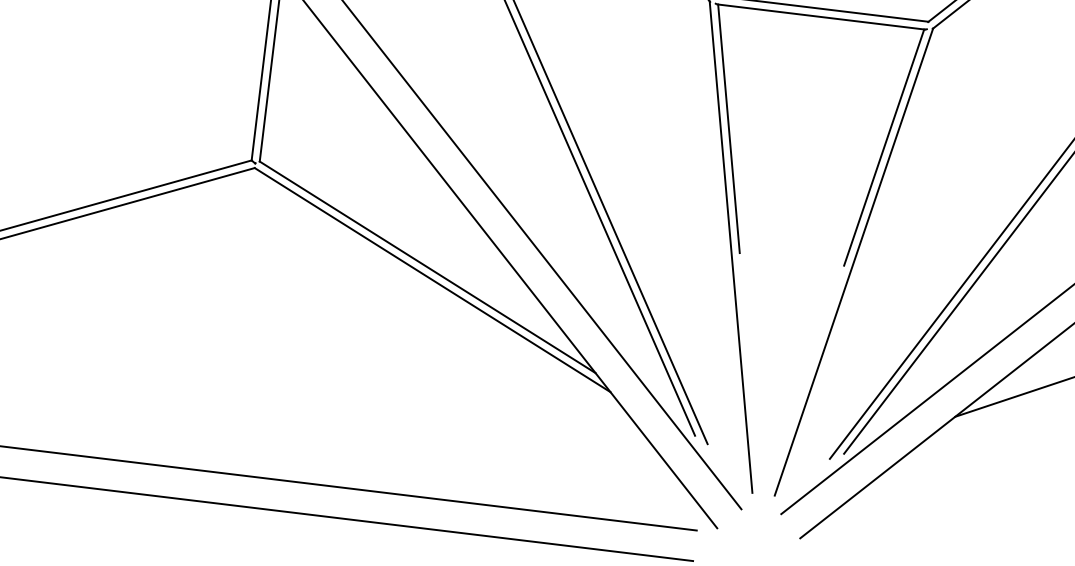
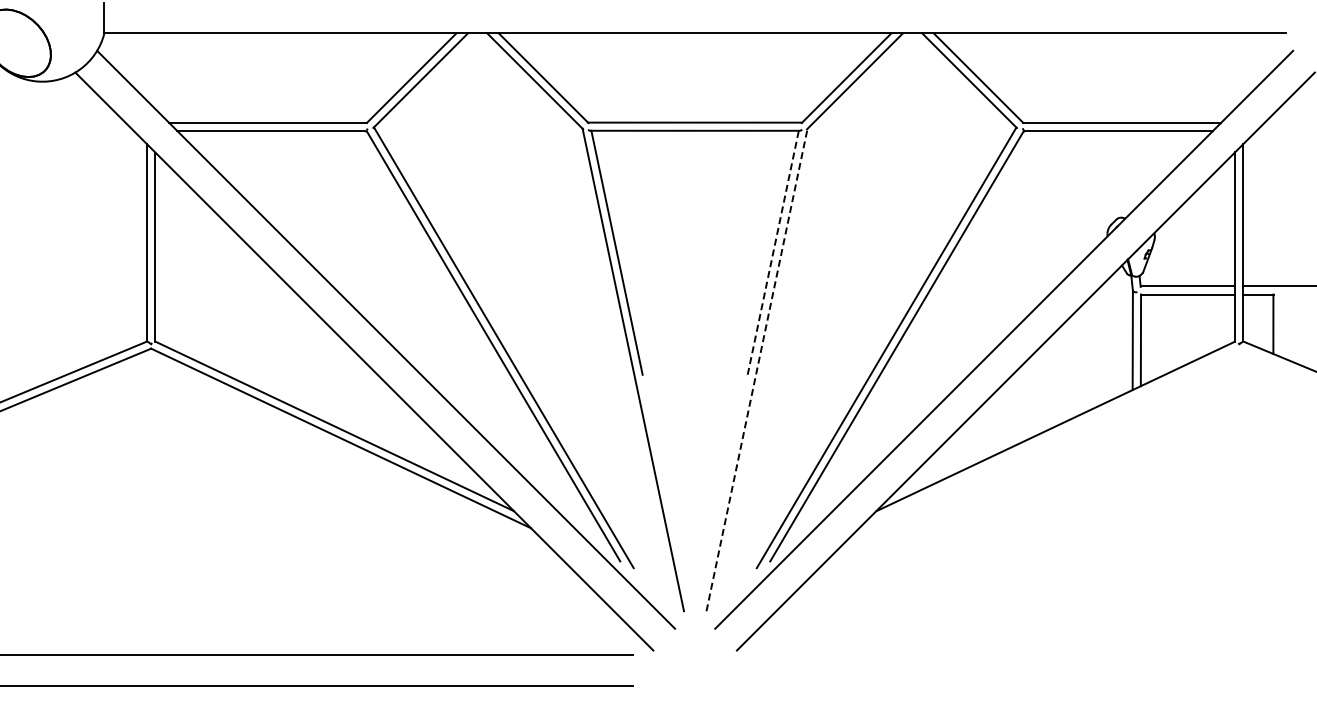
line: (884, 147) -> (773, 252), solid -> dashed
line: (854, 261) -> (757, 369), solid -> dashed

